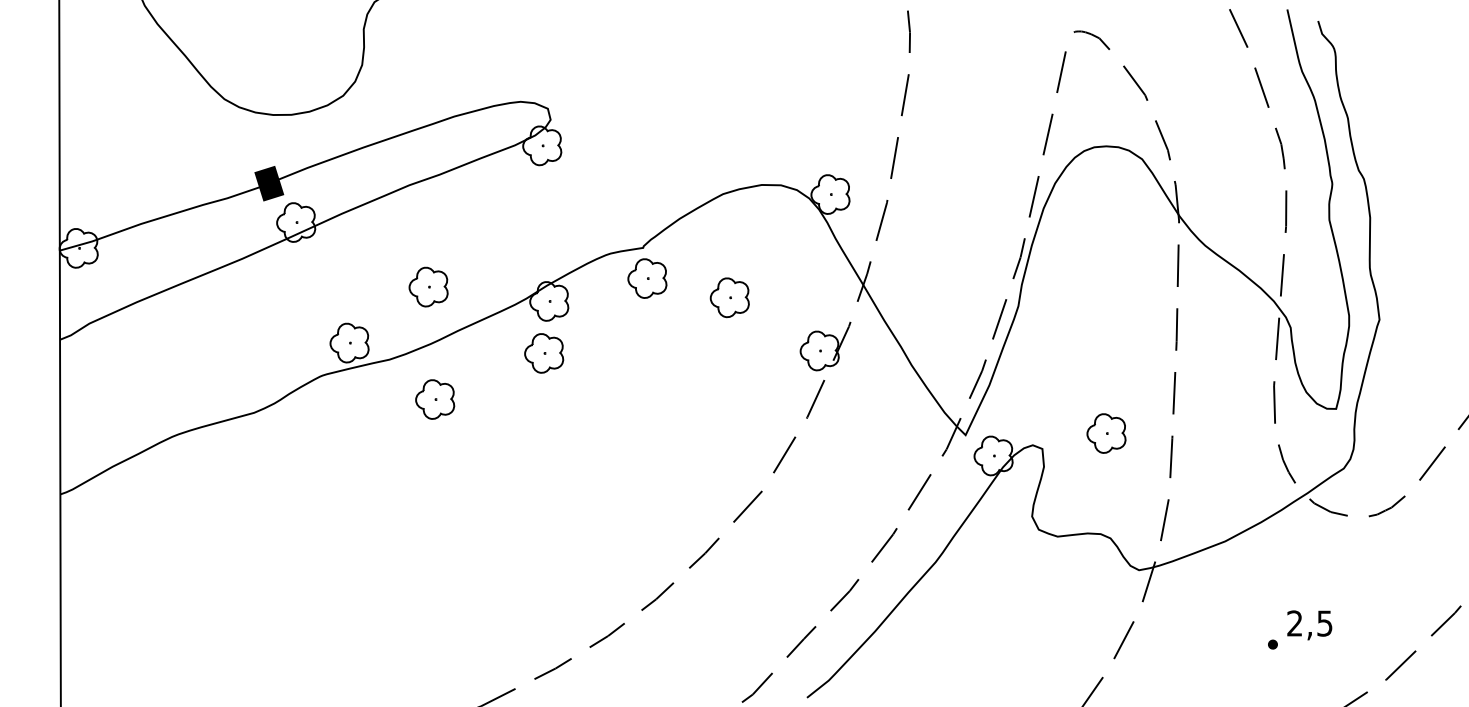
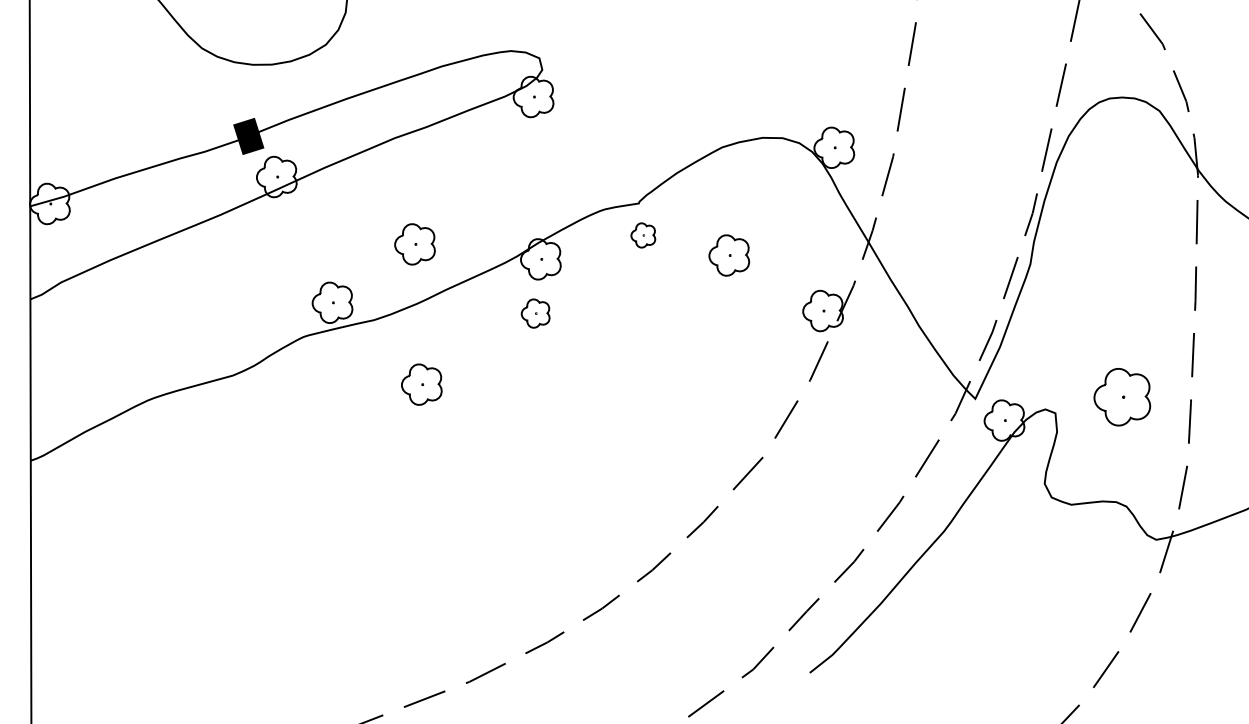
part: (647, 278) -> (643, 235), size x0.6
part: (544, 353) -> (535, 313), size x0.7
part: (435, 399) -> (422, 384), moved
part: (1106, 433) -> (1122, 397), size x1.4

